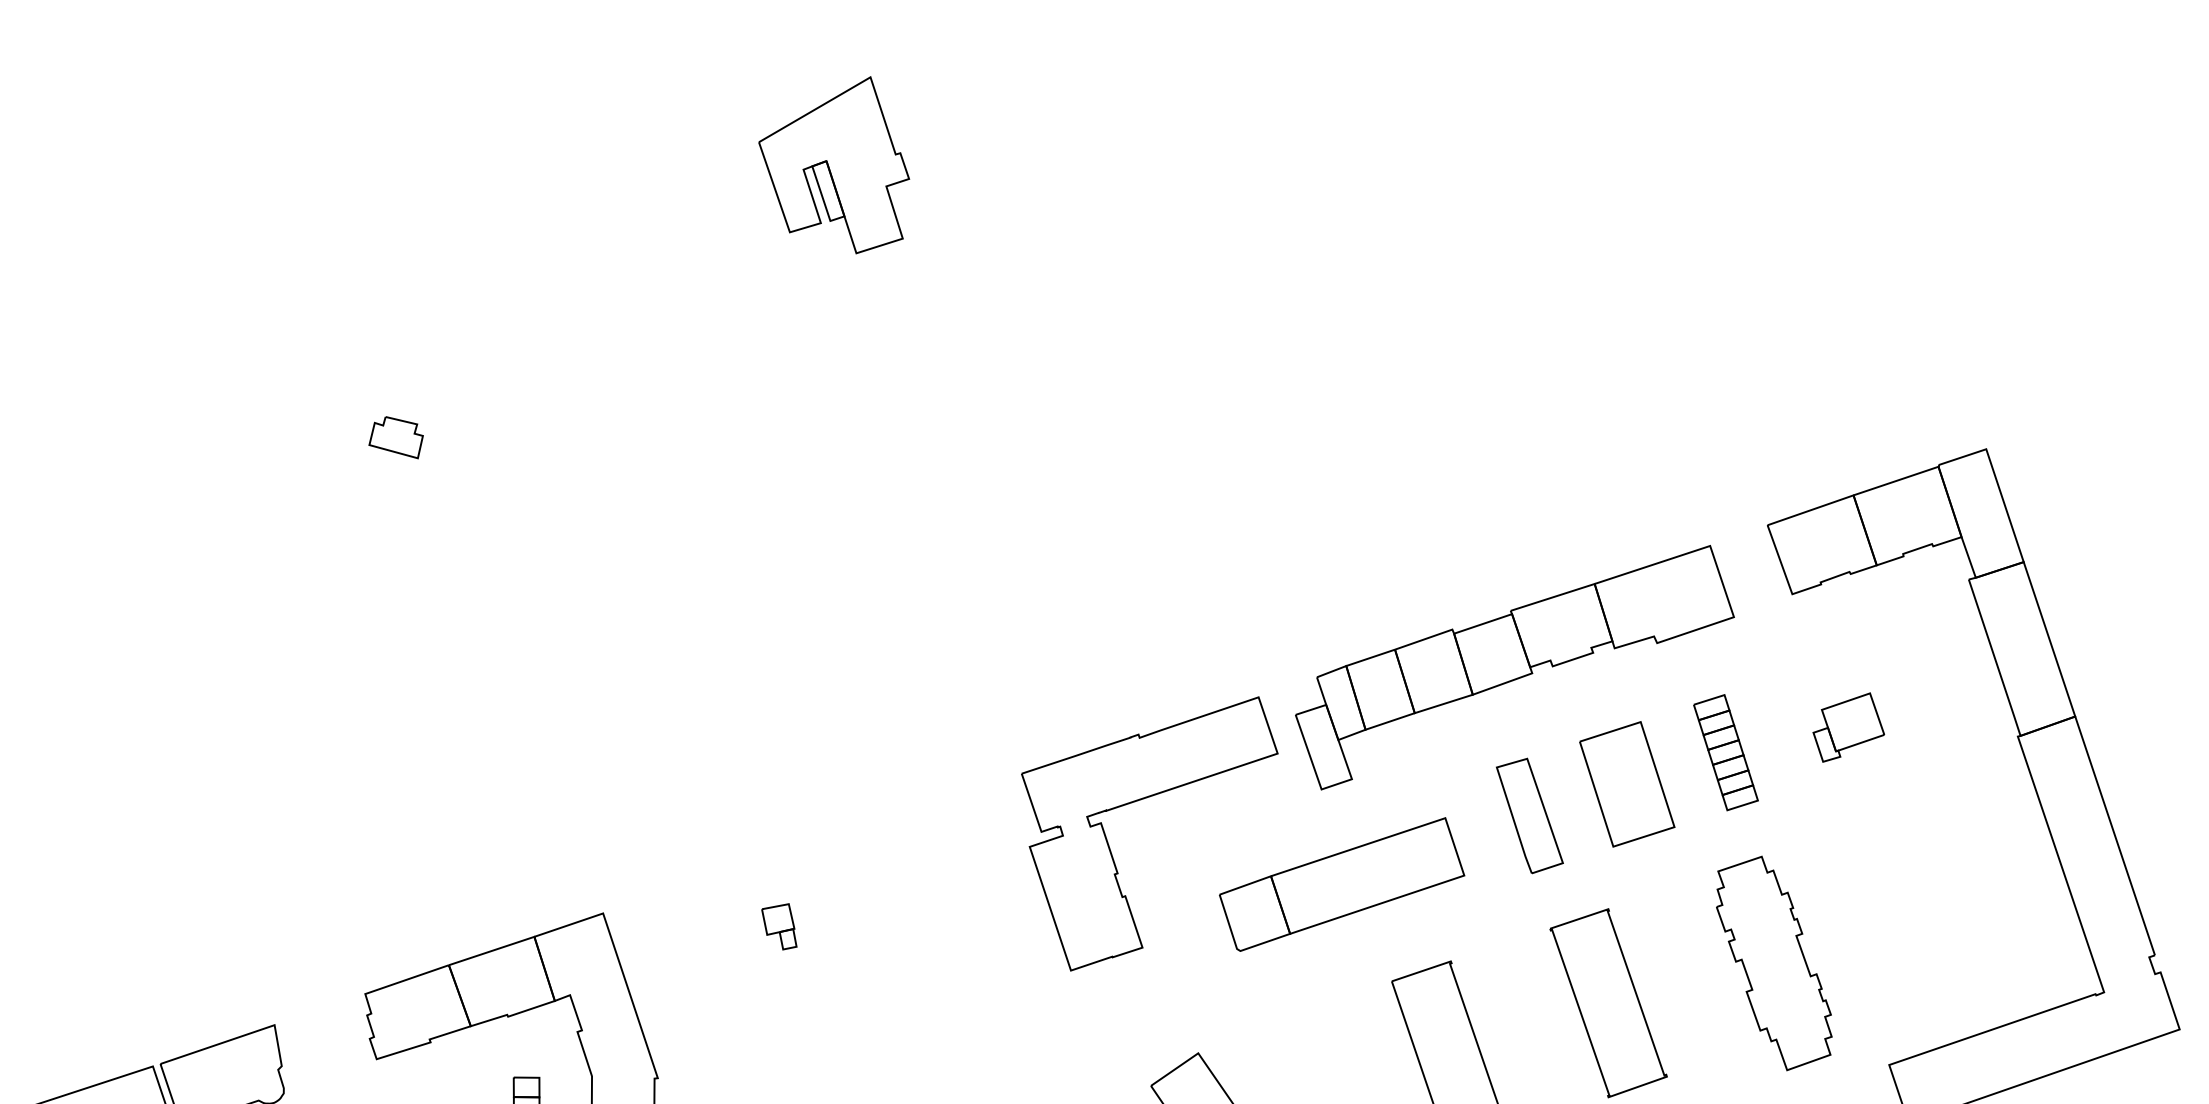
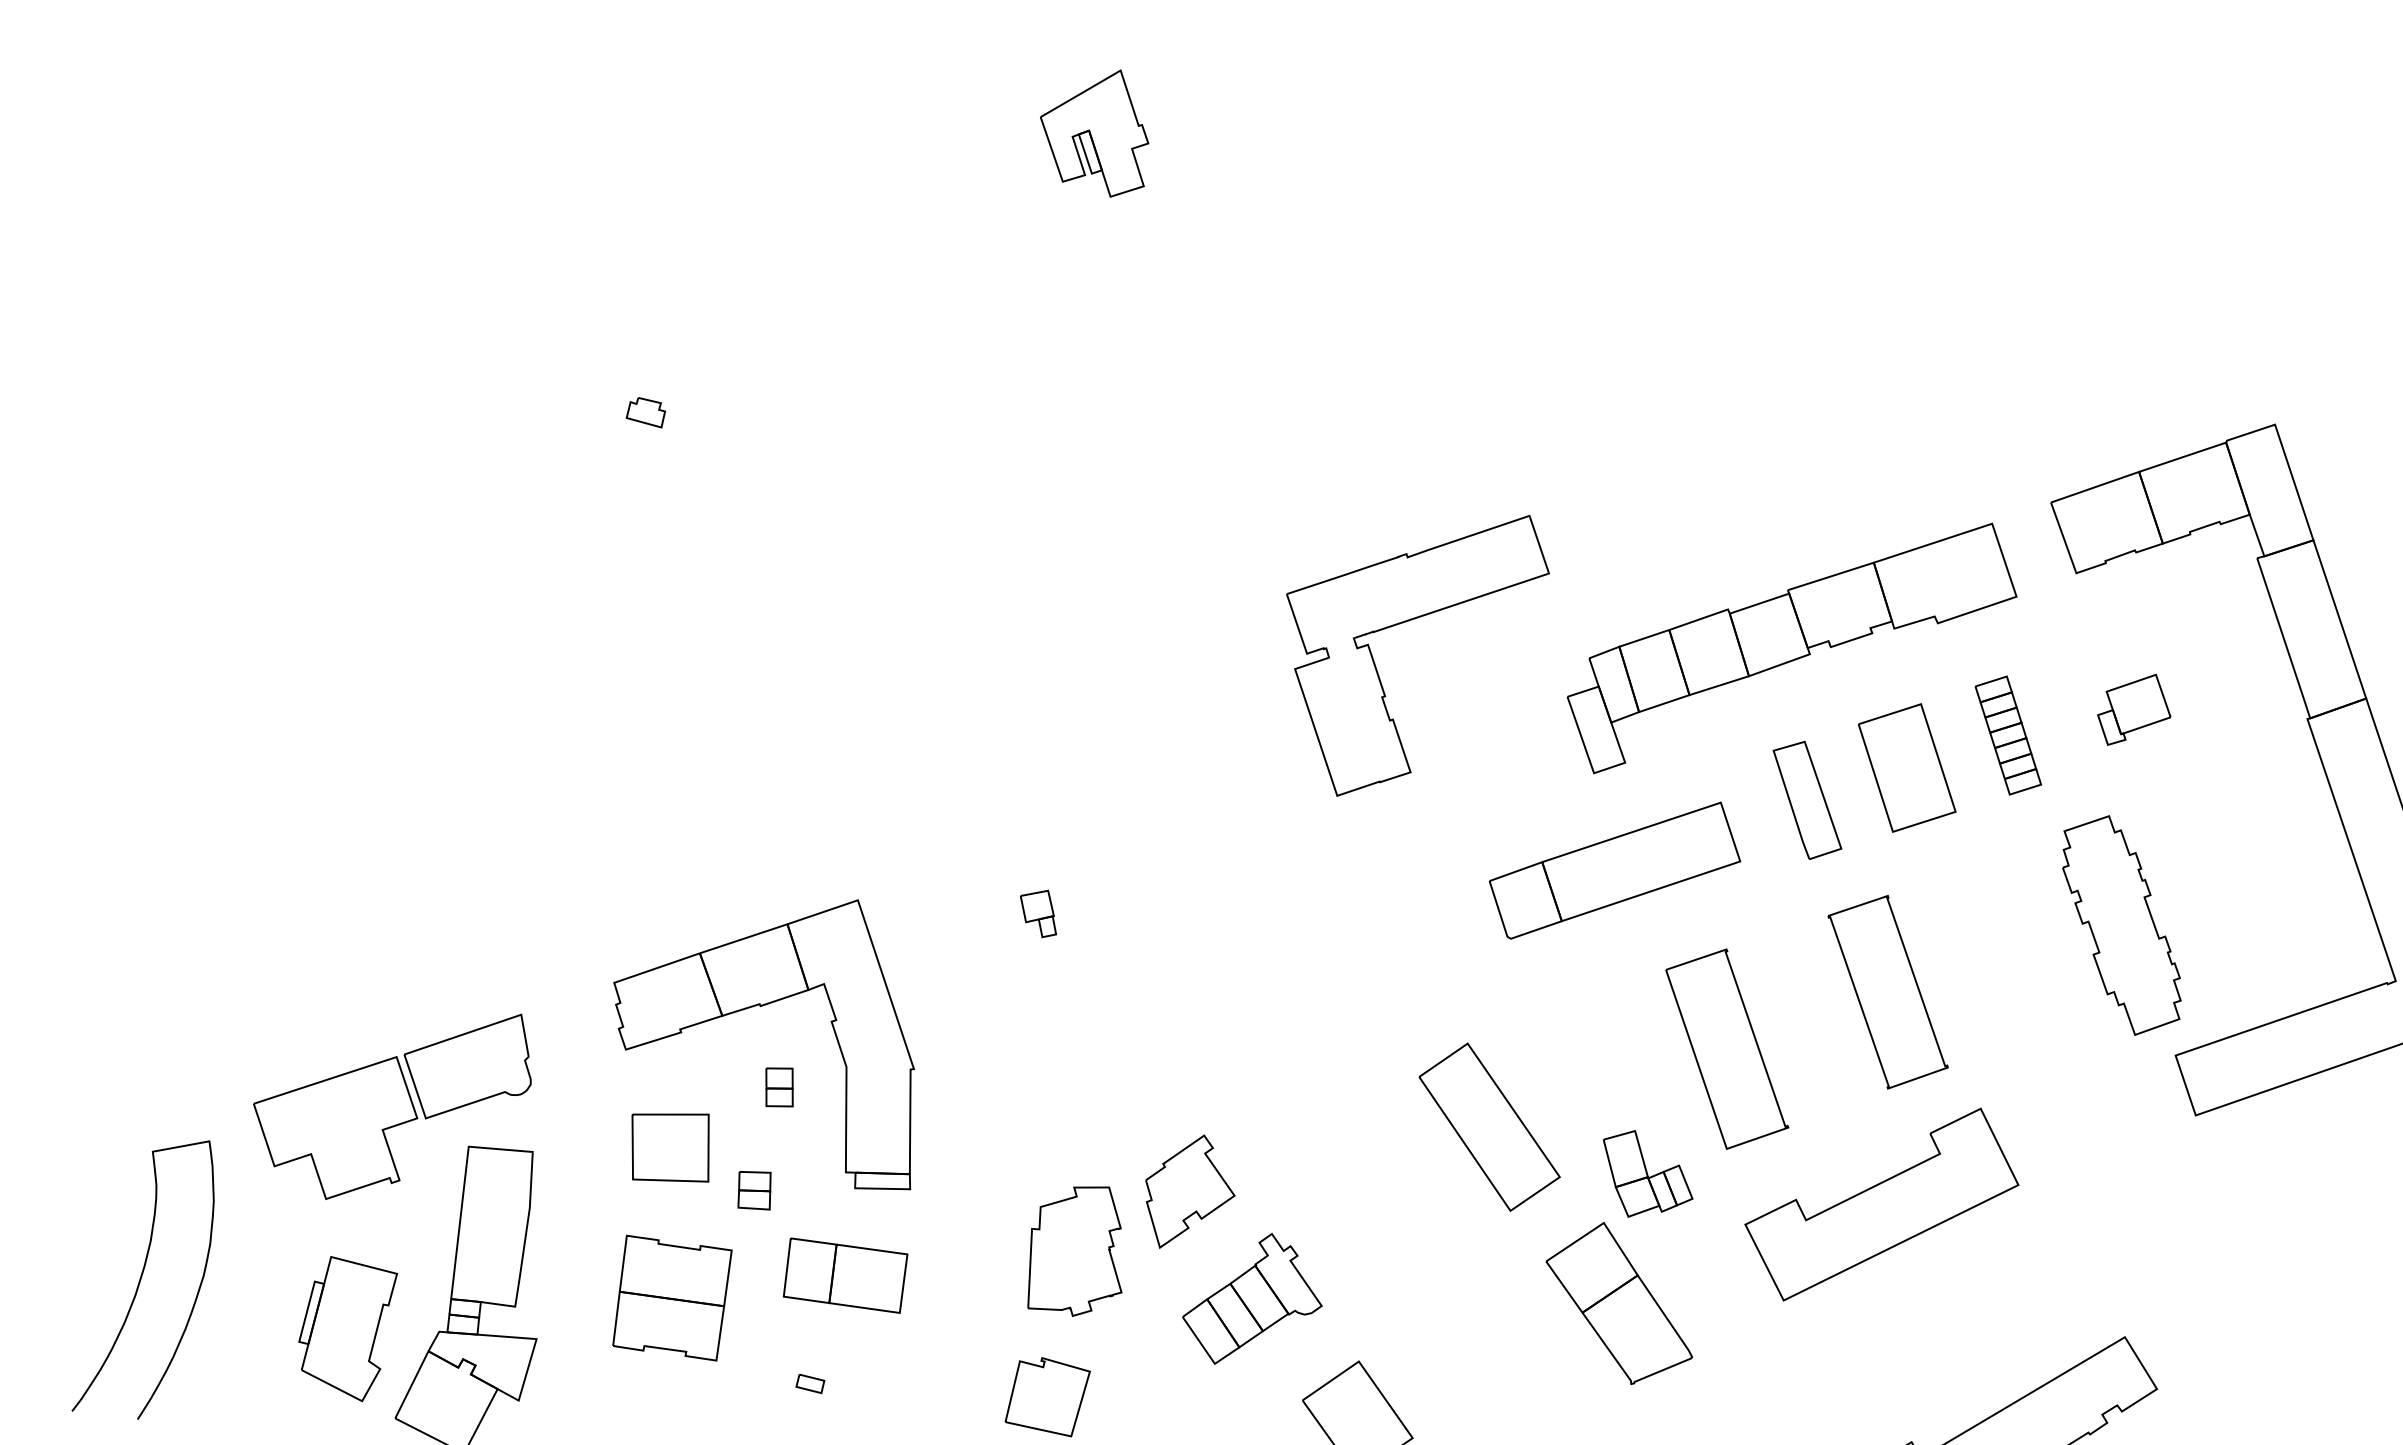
part: (834, 165) -> (1094, 133), size x0.7
part: (395, 437) -> (645, 412), size x0.7
part: (1138, 801) -> (1406, 622), moved
part: (1773, 963) -> (2121, 925), moved

